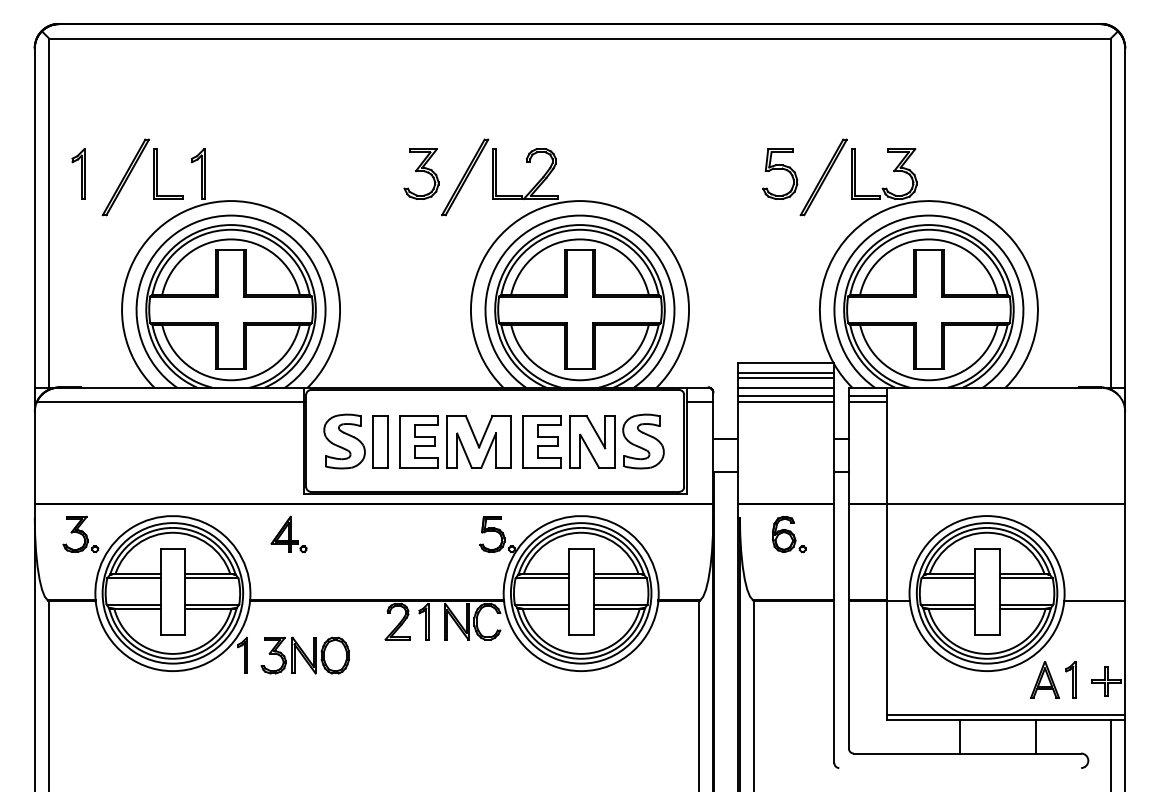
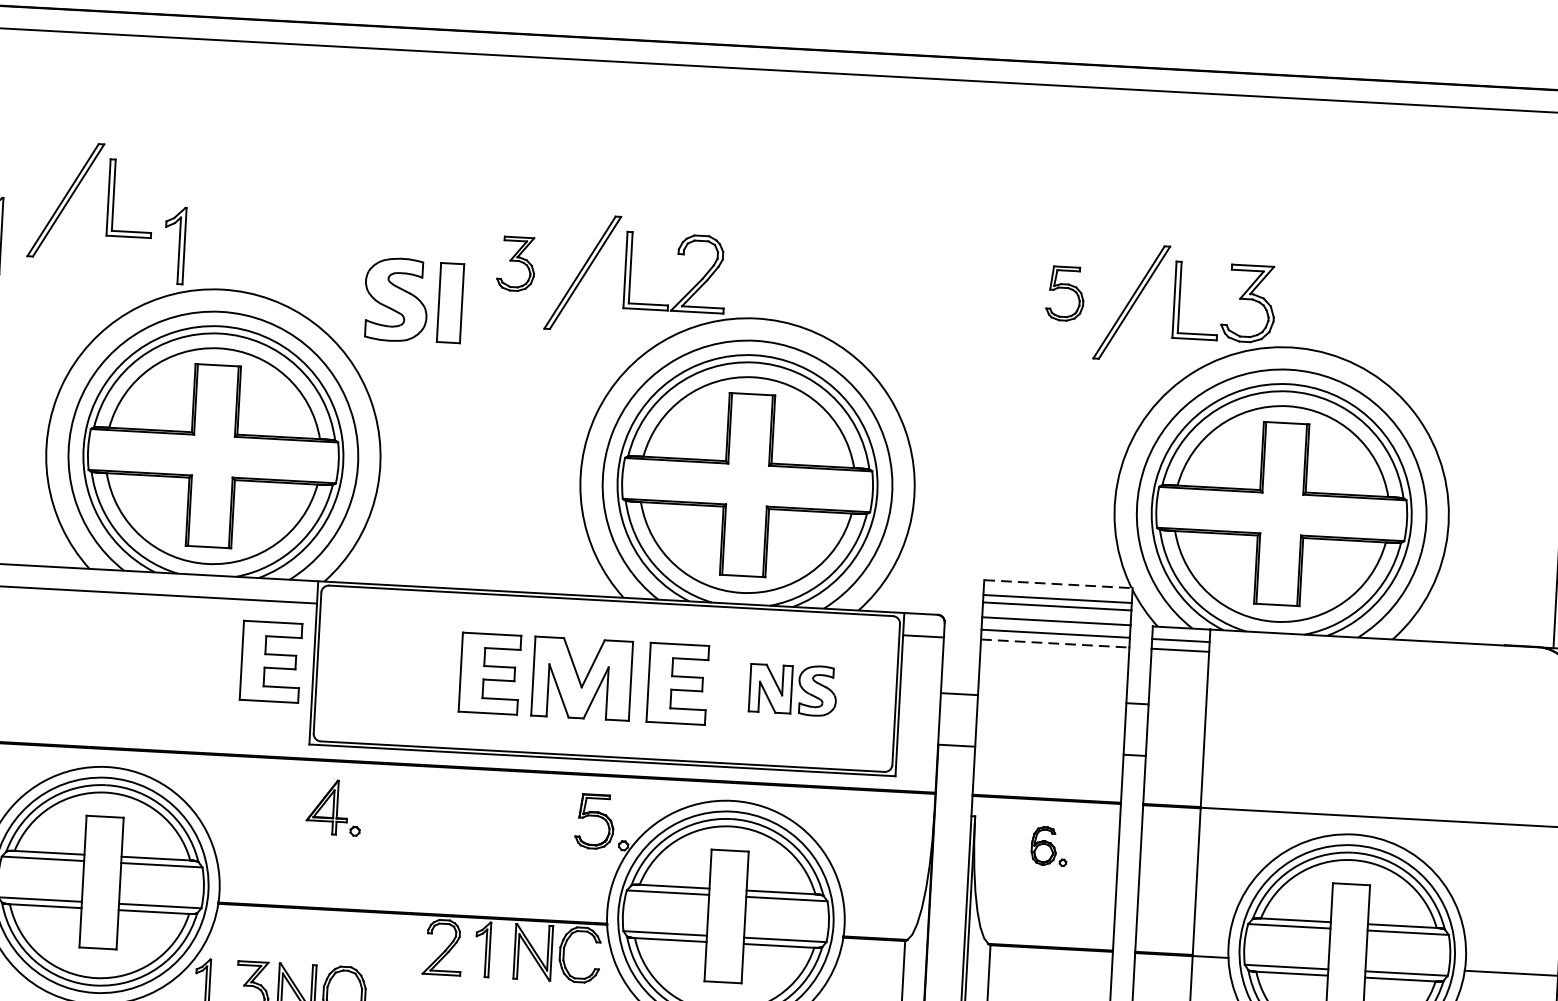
part: (421, 173) -> (516, 263), size x0.7
part: (780, 173) -> (1065, 292), size x0.7
part: (153, 177) -> (108, 202), moved
line: (786, 363) -> (1059, 584), solid -> dashed
line: (786, 402) -> (1056, 644), solid -> dashed
part: (275, 441) -> (270, 661), added
part: (355, 441) -> (412, 300), moved
part: (616, 441) -> (792, 689), size x0.6
part: (288, 534) -> (333, 807), moved
part: (789, 534) -> (1049, 846), size x0.7

